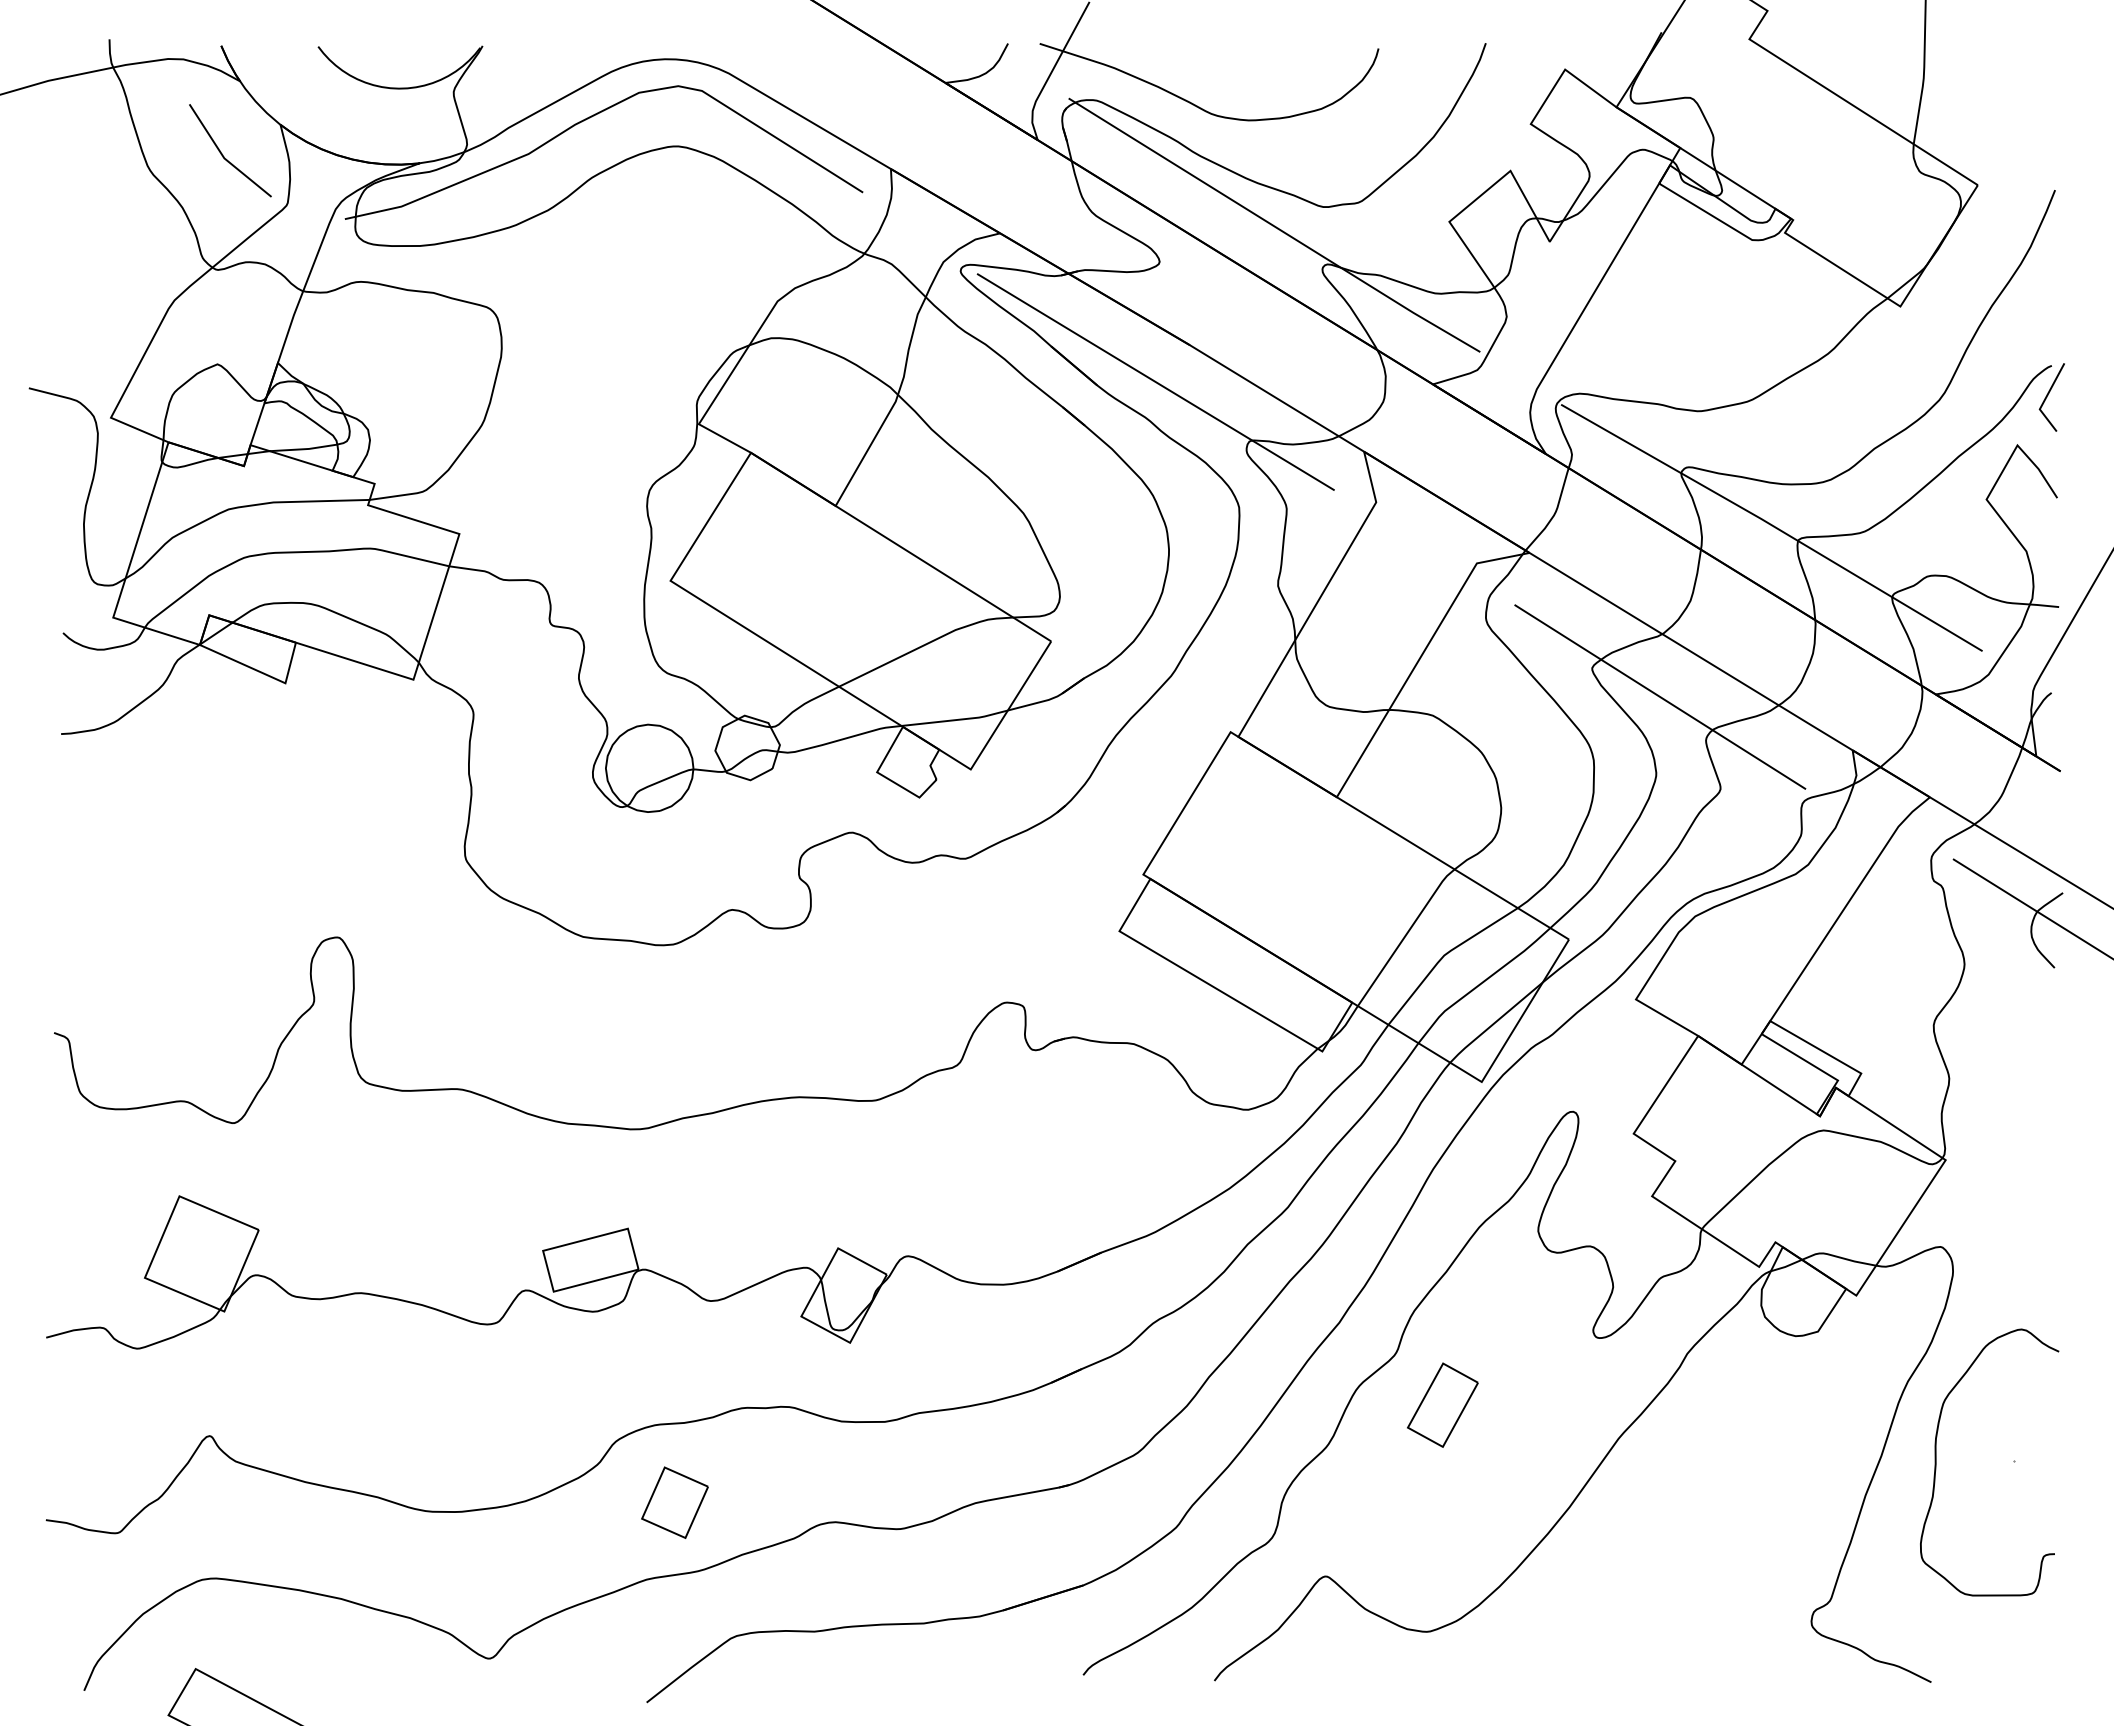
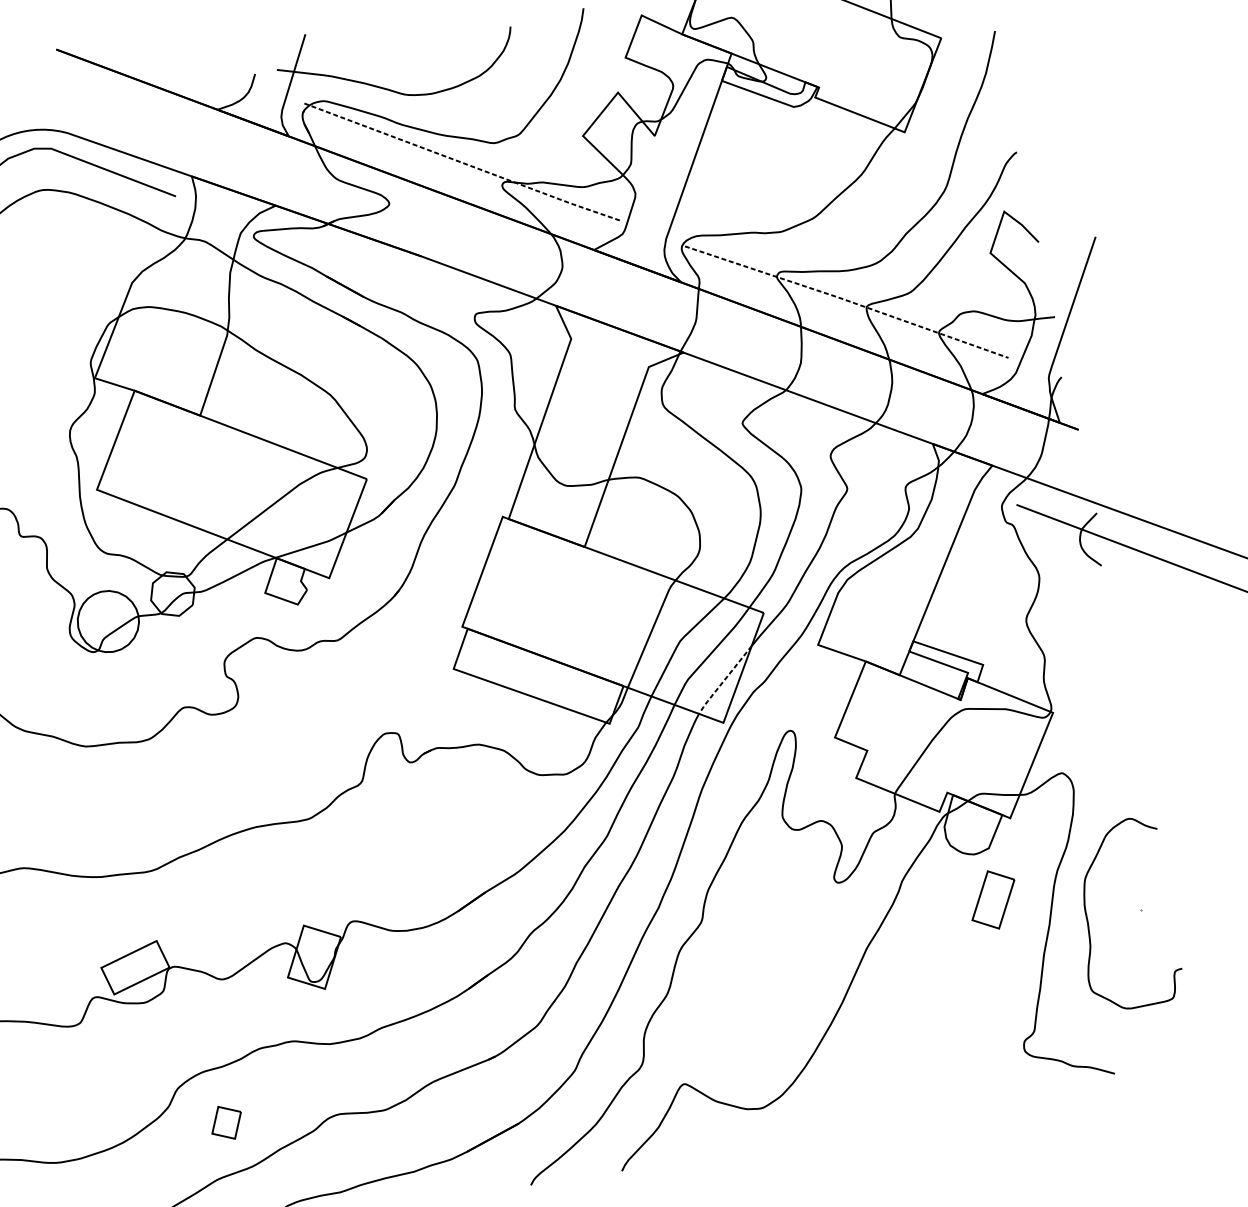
line: (1274, 226) -> (463, 163), solid -> dashed
line: (1155, 381) -> (402, 286), removed
line: (2048, 395) -> (1018, 173), removed
line: (1772, 525) -> (846, 300), solid -> dashed
line: (1660, 696) -> (793, 433), removed
line: (1494, 1022) -> (724, 680), solid -> dashed
part: (1442, 1404) -> (993, 899), moved
part: (674, 1502) -> (226, 1122), size x0.7

